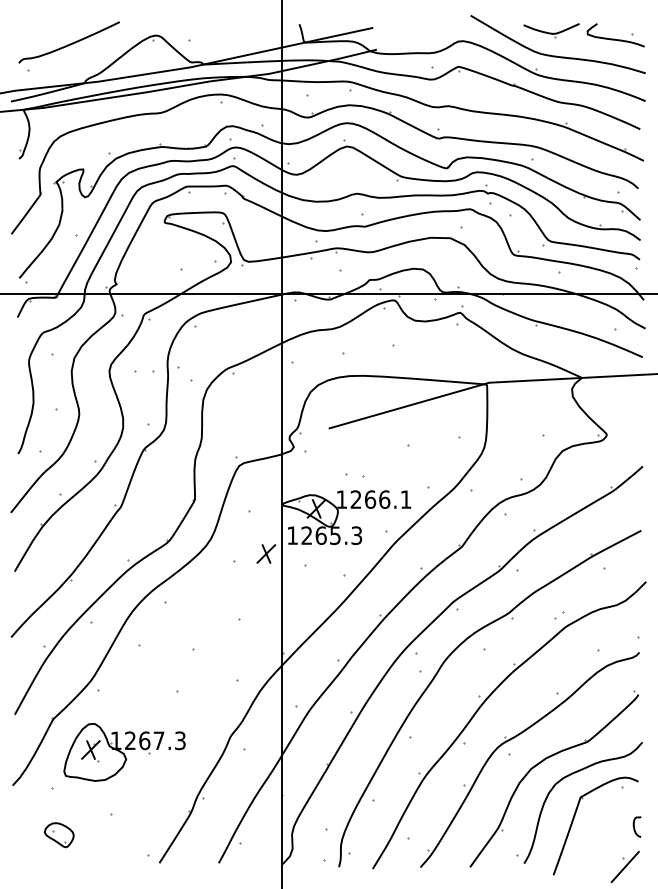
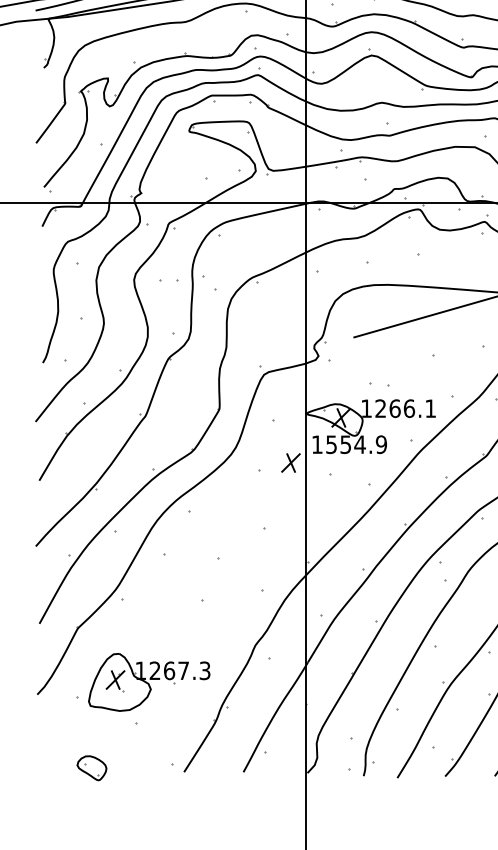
text: (331, 535) -> (356, 444), 1265.3 -> 1554.9
part: (124, 752) -> (149, 682), moved
part: (58, 835) -> (91, 768), moved

